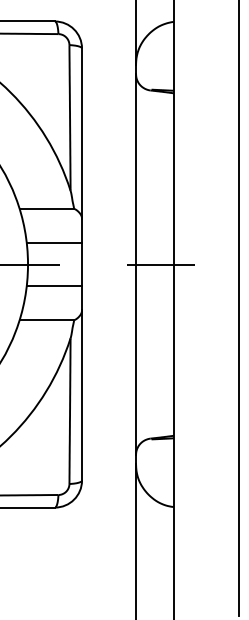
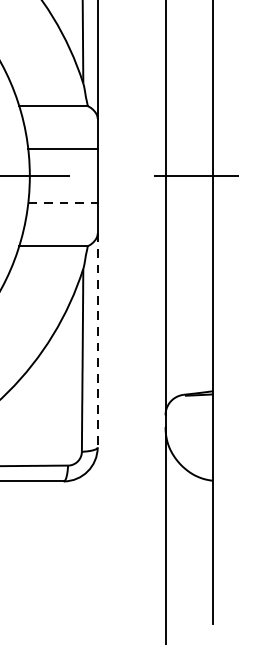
line: (54, 286) -> (63, 203), solid -> dashed
line: (82, 395) -> (98, 340), solid -> dashed

